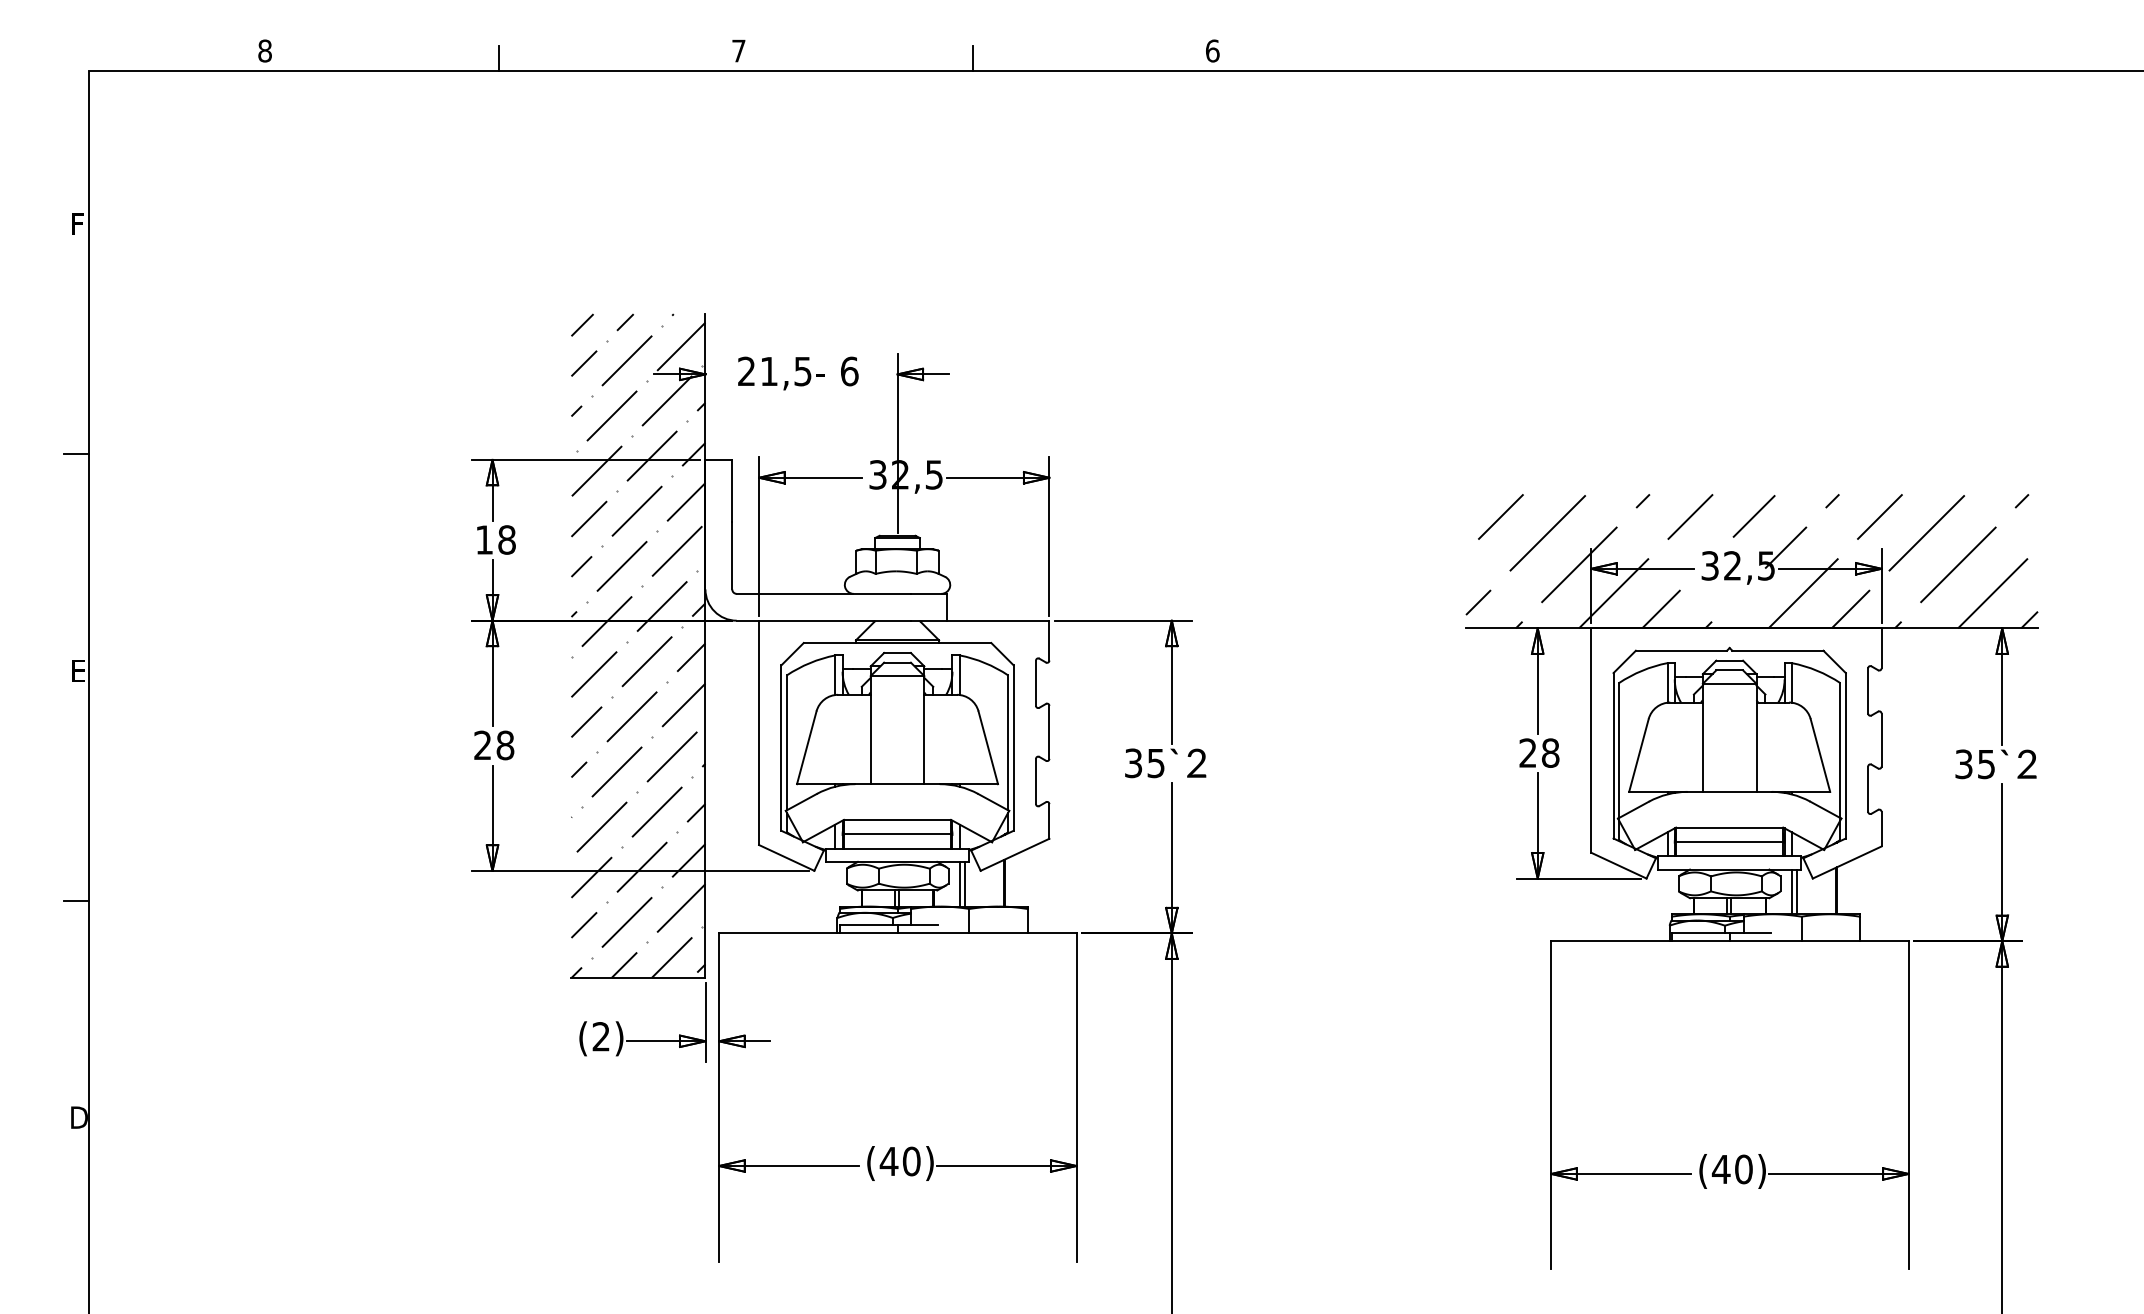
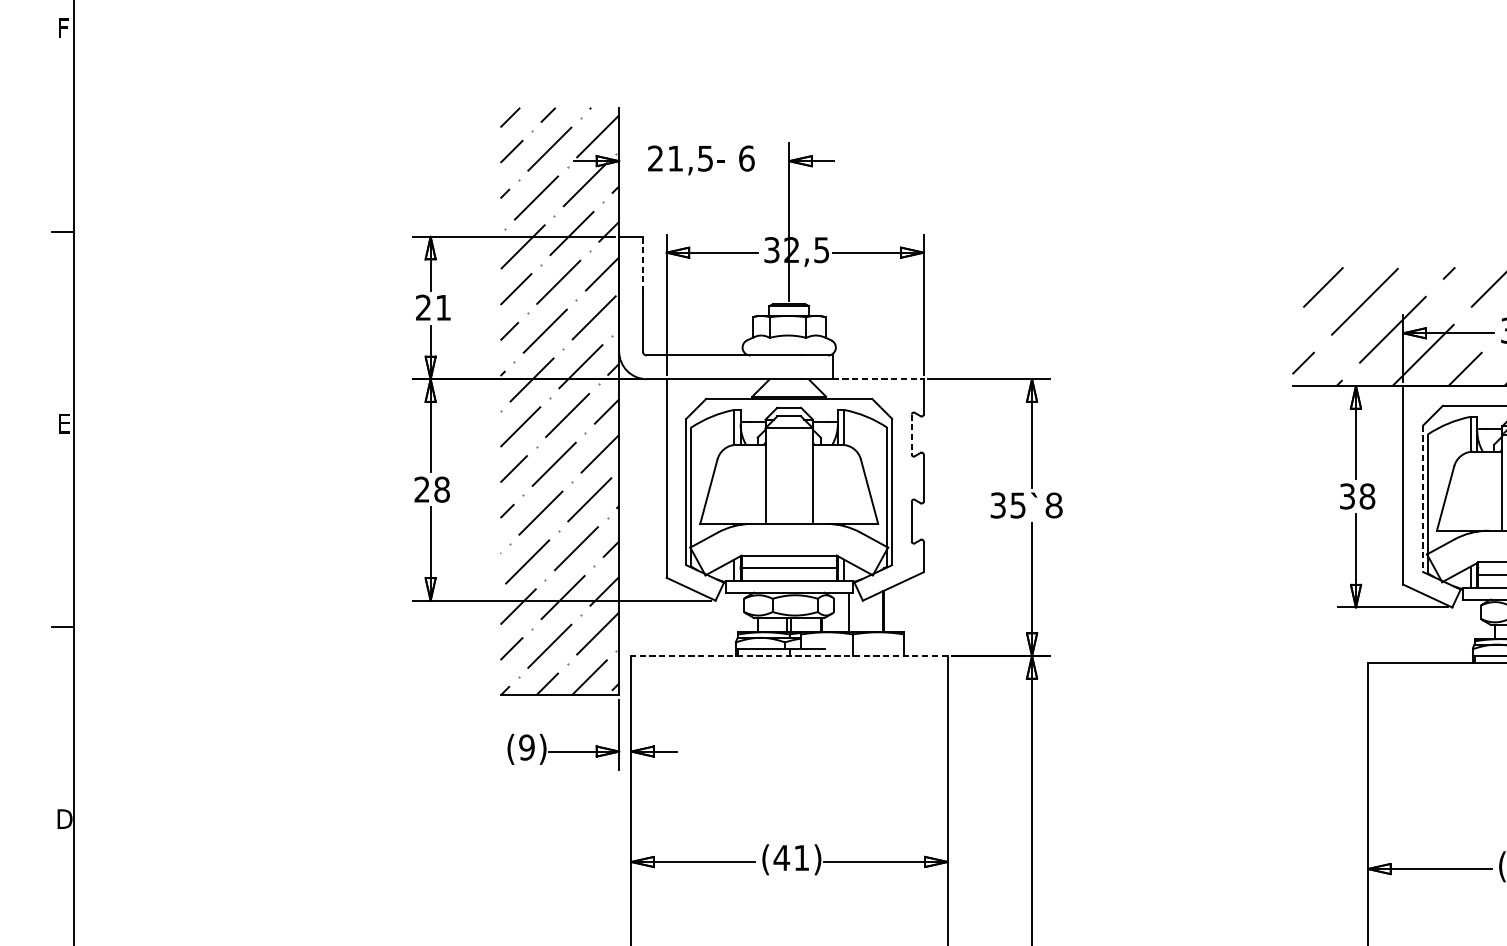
line: (732, 490) -> (643, 263), solid -> dashed
text: (495, 539) -> (433, 307), 18 -> 21
line: (998, 620) -> (878, 379), solid -> dashed
line: (1036, 683) -> (912, 434), solid -> dashed
text: (1527, 752) -> (1346, 495), 28 -> 38
line: (1613, 755) -> (1423, 498), solid -> dashed
text: (1196, 763) -> (1053, 505), 2 -> 8
line: (960, 883) -> (844, 611), removed
line: (897, 933) -> (789, 656), solid -> dashed
text: (601, 1036) -> (527, 747), (2) -> (9)
text: (911, 1161) -> (801, 857), (40) -> (41)

